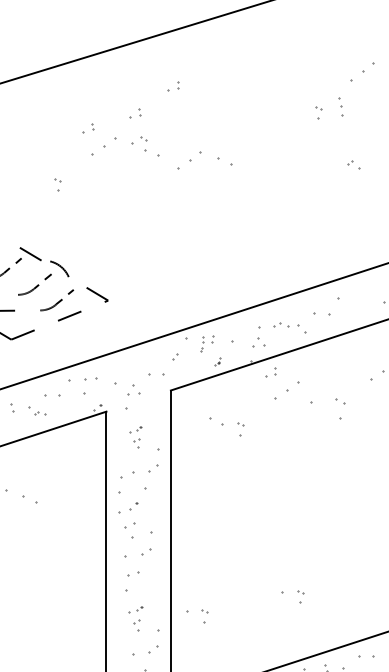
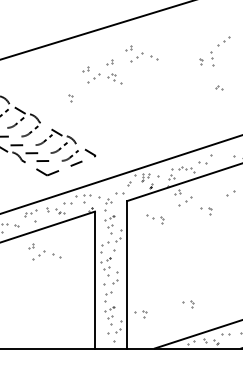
part: (340, 106) -> (212, 58), size x1.67
part: (205, 160) -> (144, 57), moved
part: (328, 411) -> (206, 211), size x0.62
part: (135, 437) -> (109, 224), size x1.67
part: (135, 618) -> (109, 315), size x1.43

